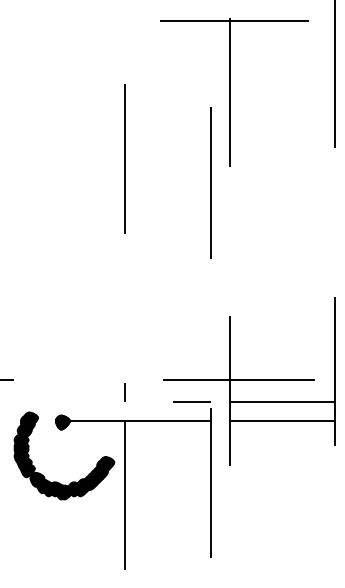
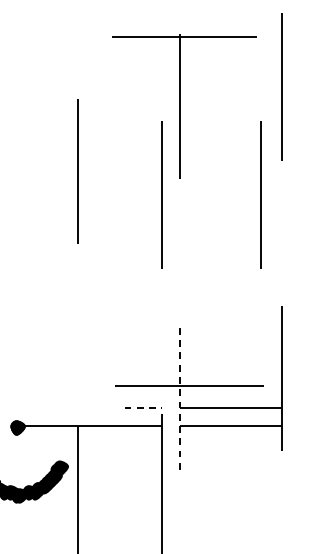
line: (312, 182) -> (260, 194), added
line: (229, 390) -> (180, 396), solid -> dashed
line: (124, 392) -> (78, 398), removed
line: (192, 401) -> (144, 407), solid -> dashed

